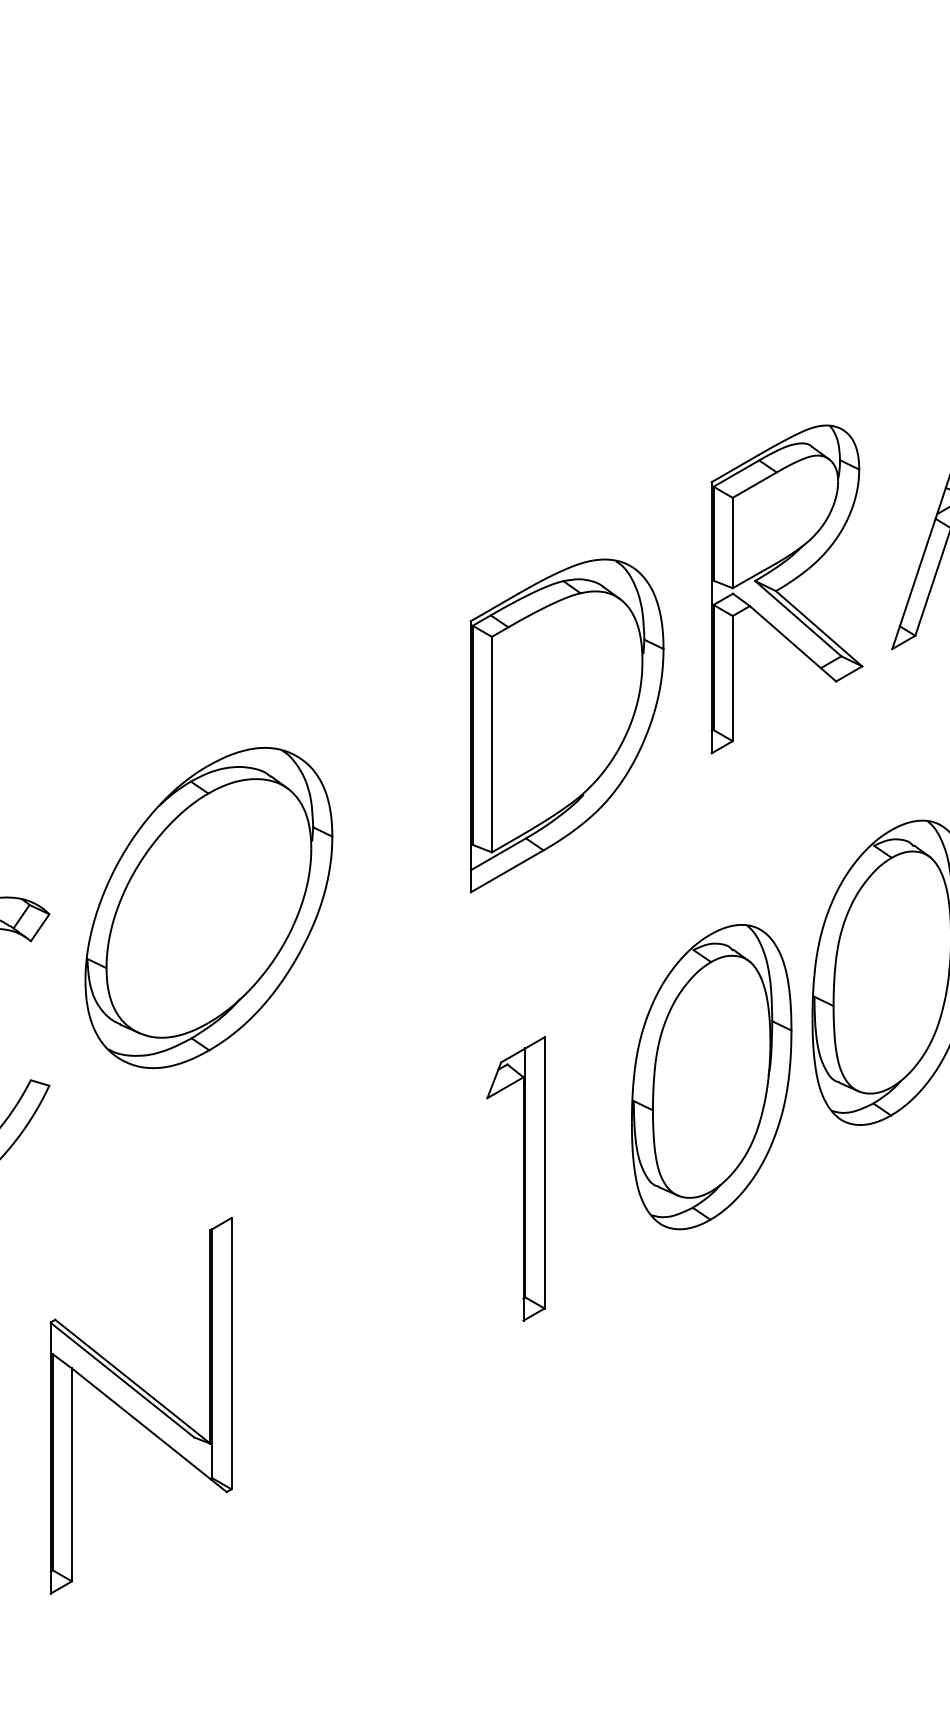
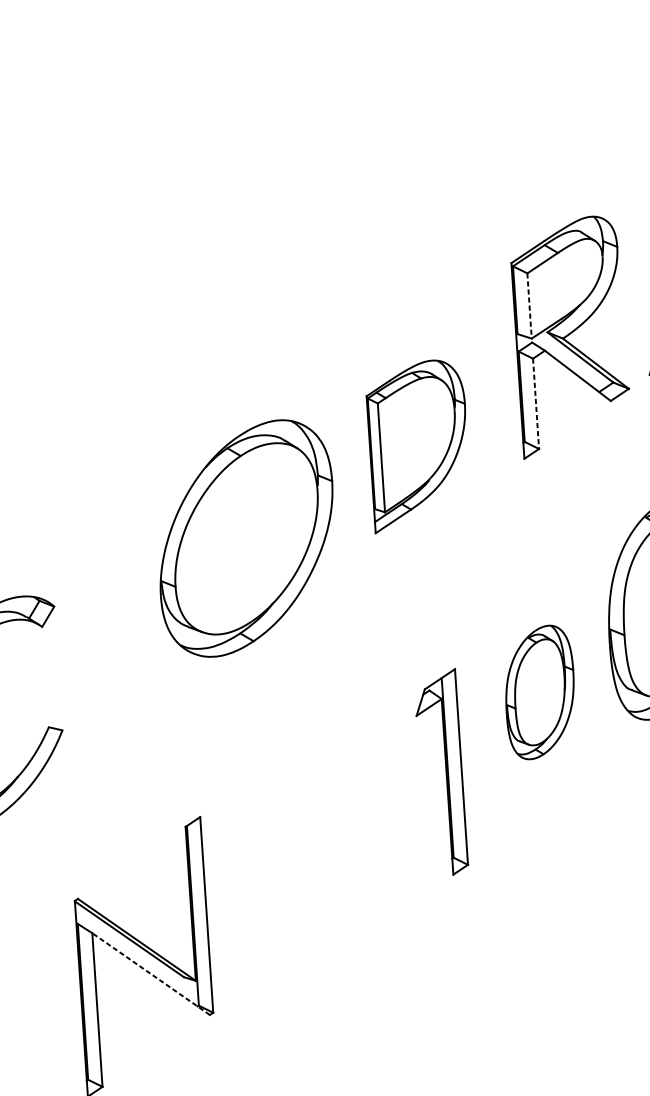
line: (732, 543) -> (529, 306), solid -> dashed
line: (732, 678) -> (535, 403), solid -> dashed
part: (566, 725) -> (418, 445), size x0.7
part: (208, 908) -> (246, 538), moved
part: (711, 1077) -> (539, 692), size x0.6
part: (523, 1178) -> (446, 772), moved
line: (148, 1429) -> (150, 973), solid -> dashed

